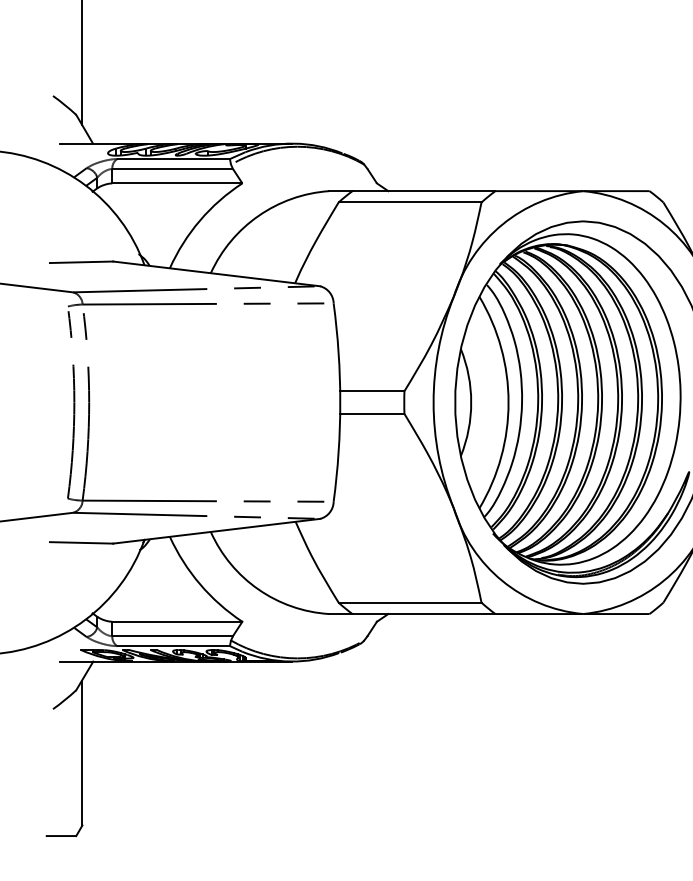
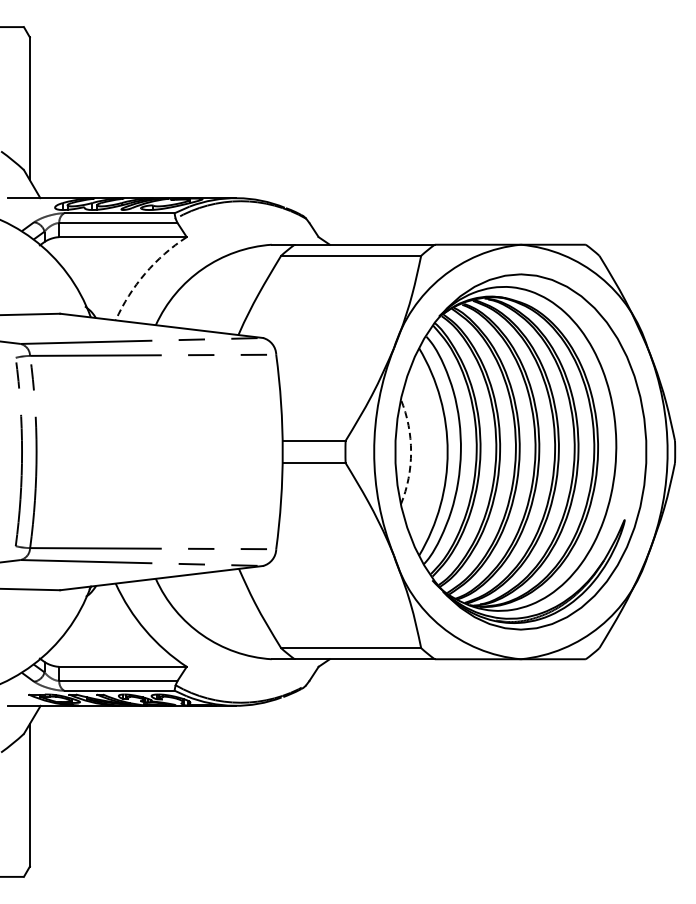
arc: (200, 220) -> (145, 273), solid -> dashed
arc: (471, 403) -> (411, 452), solid -> dashed

